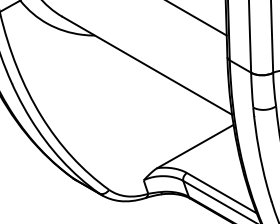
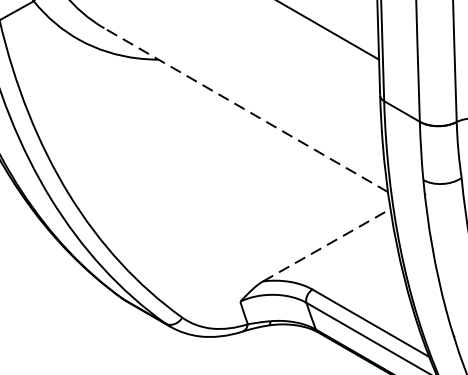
line: (147, 65) -> (246, 109), solid -> dashed
line: (195, 146) -> (326, 245), solid -> dashed

